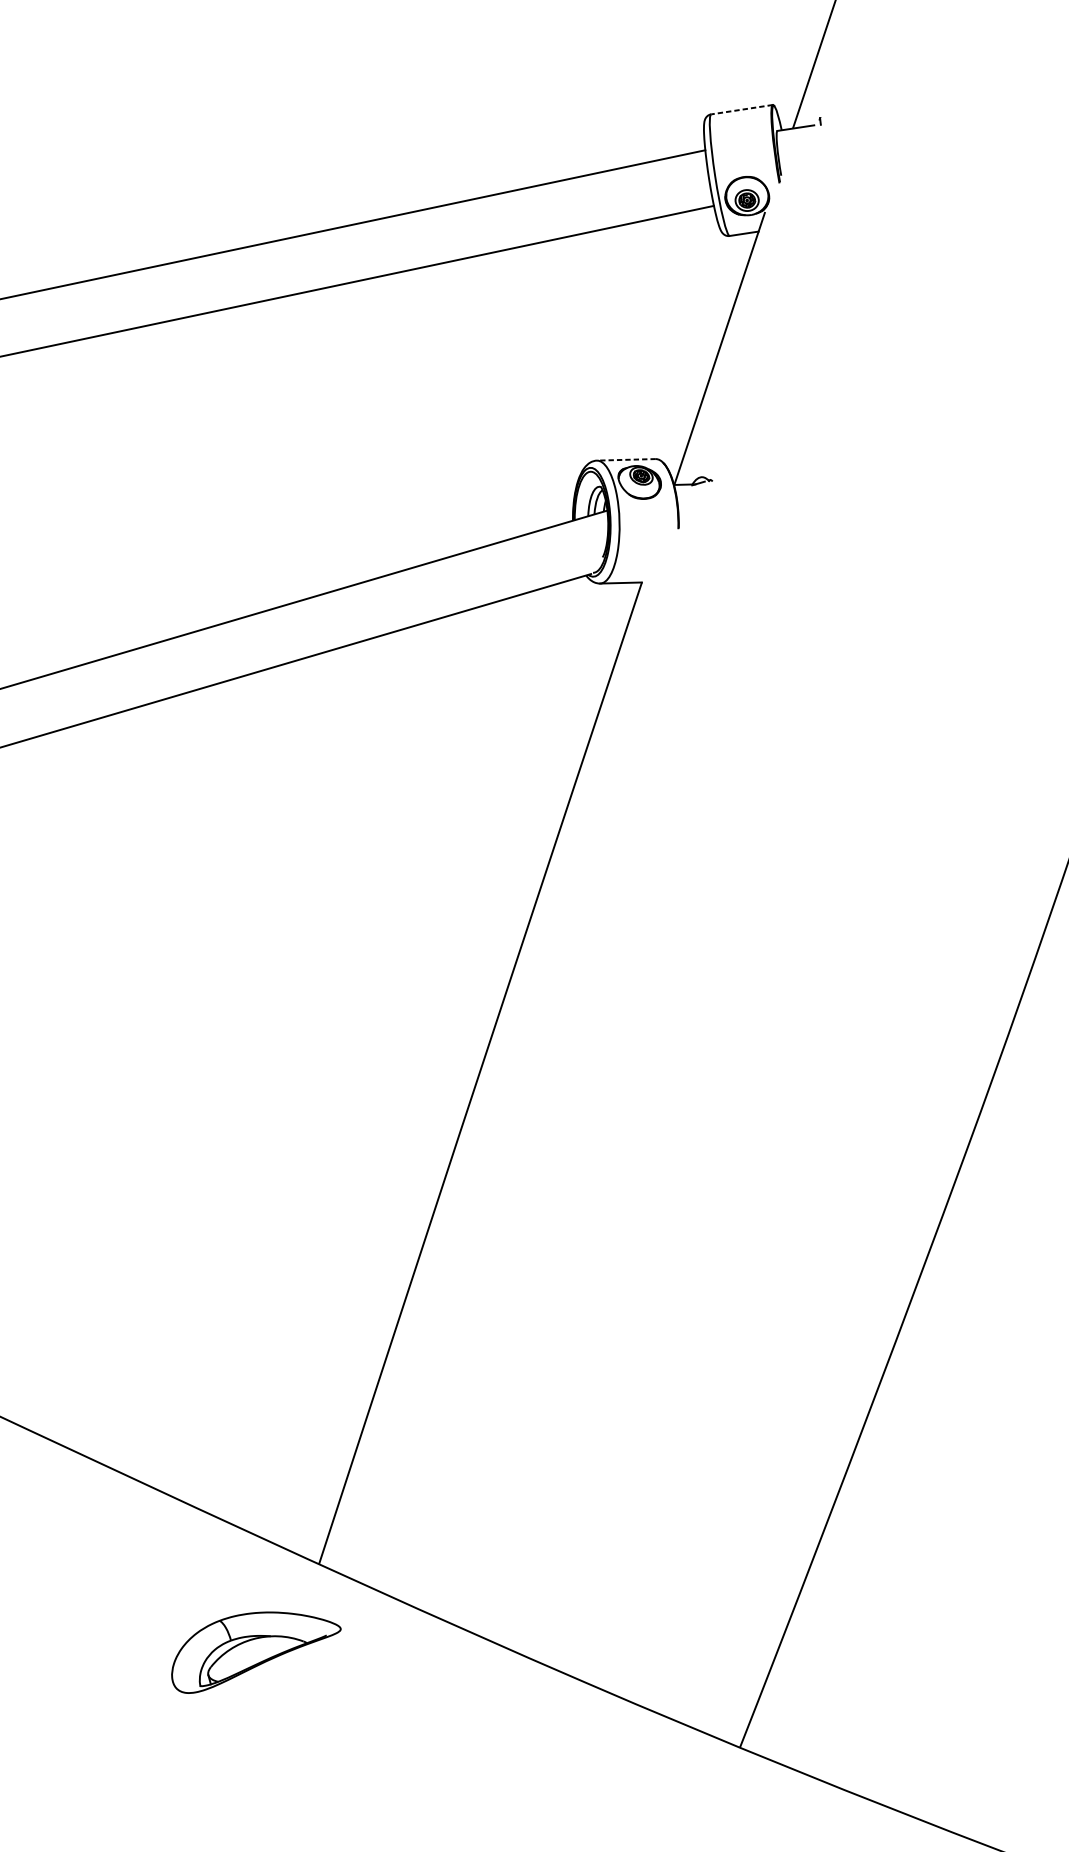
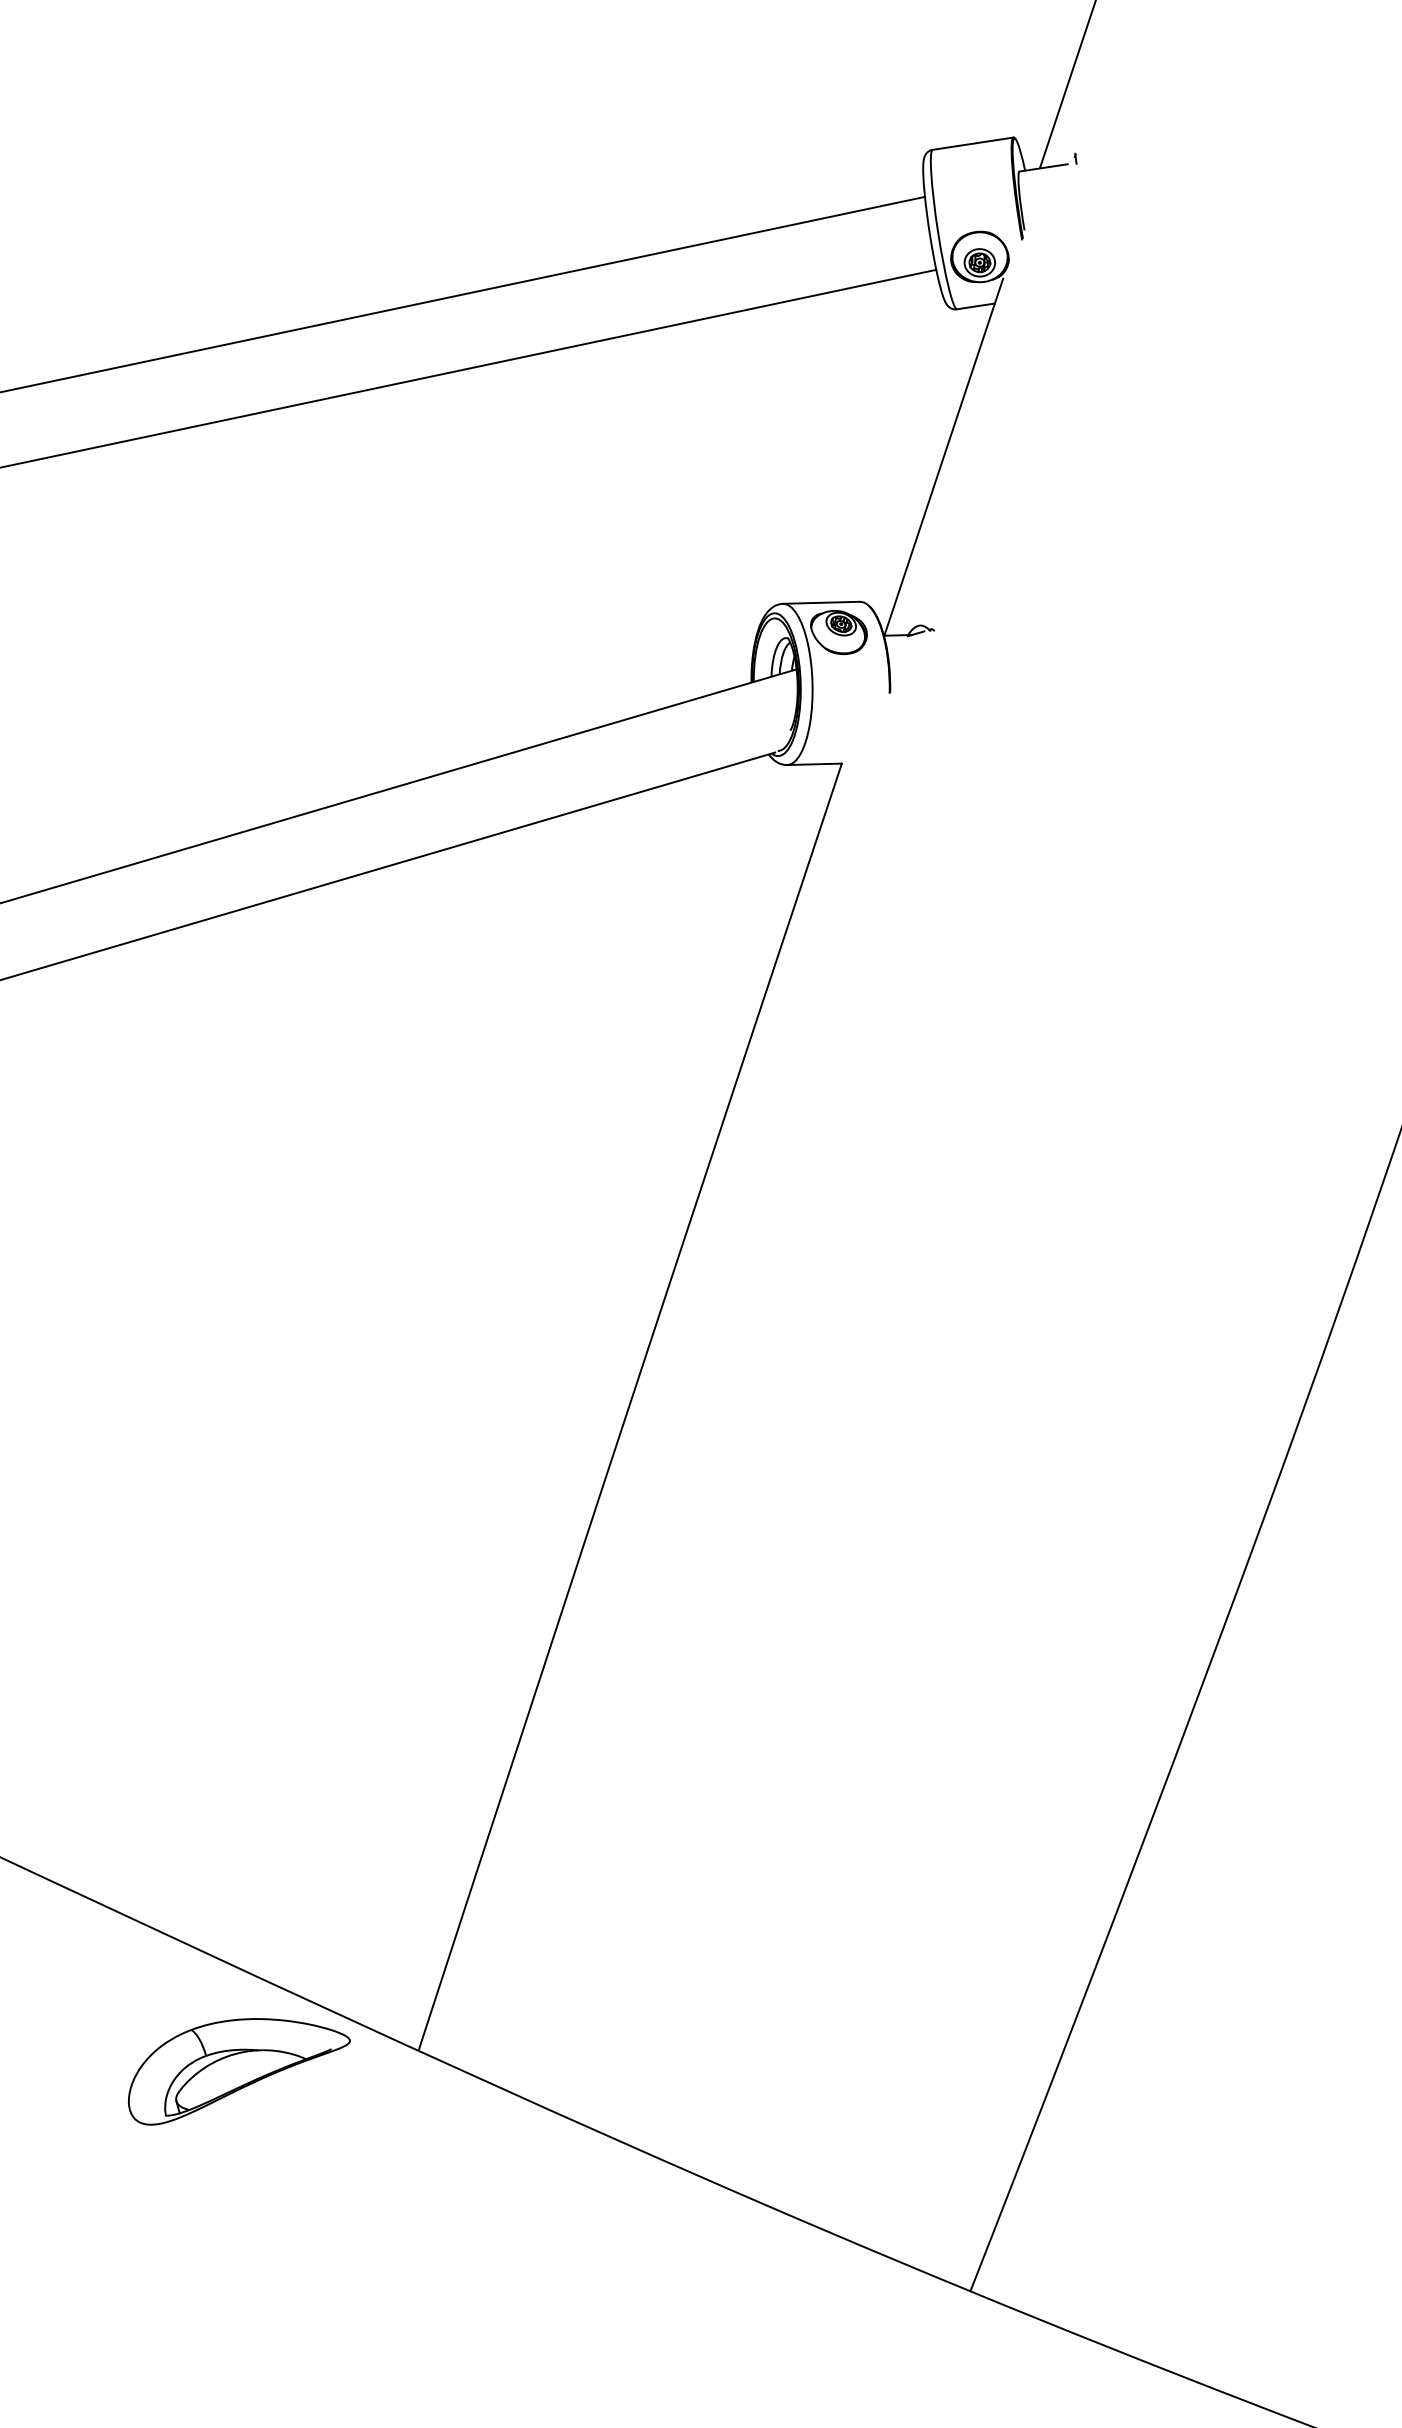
line: (742, 109) -> (973, 143), dashed -> solid
line: (626, 459) -> (821, 602), dashed -> solid
part: (256, 1652) -> (239, 2071), moved

